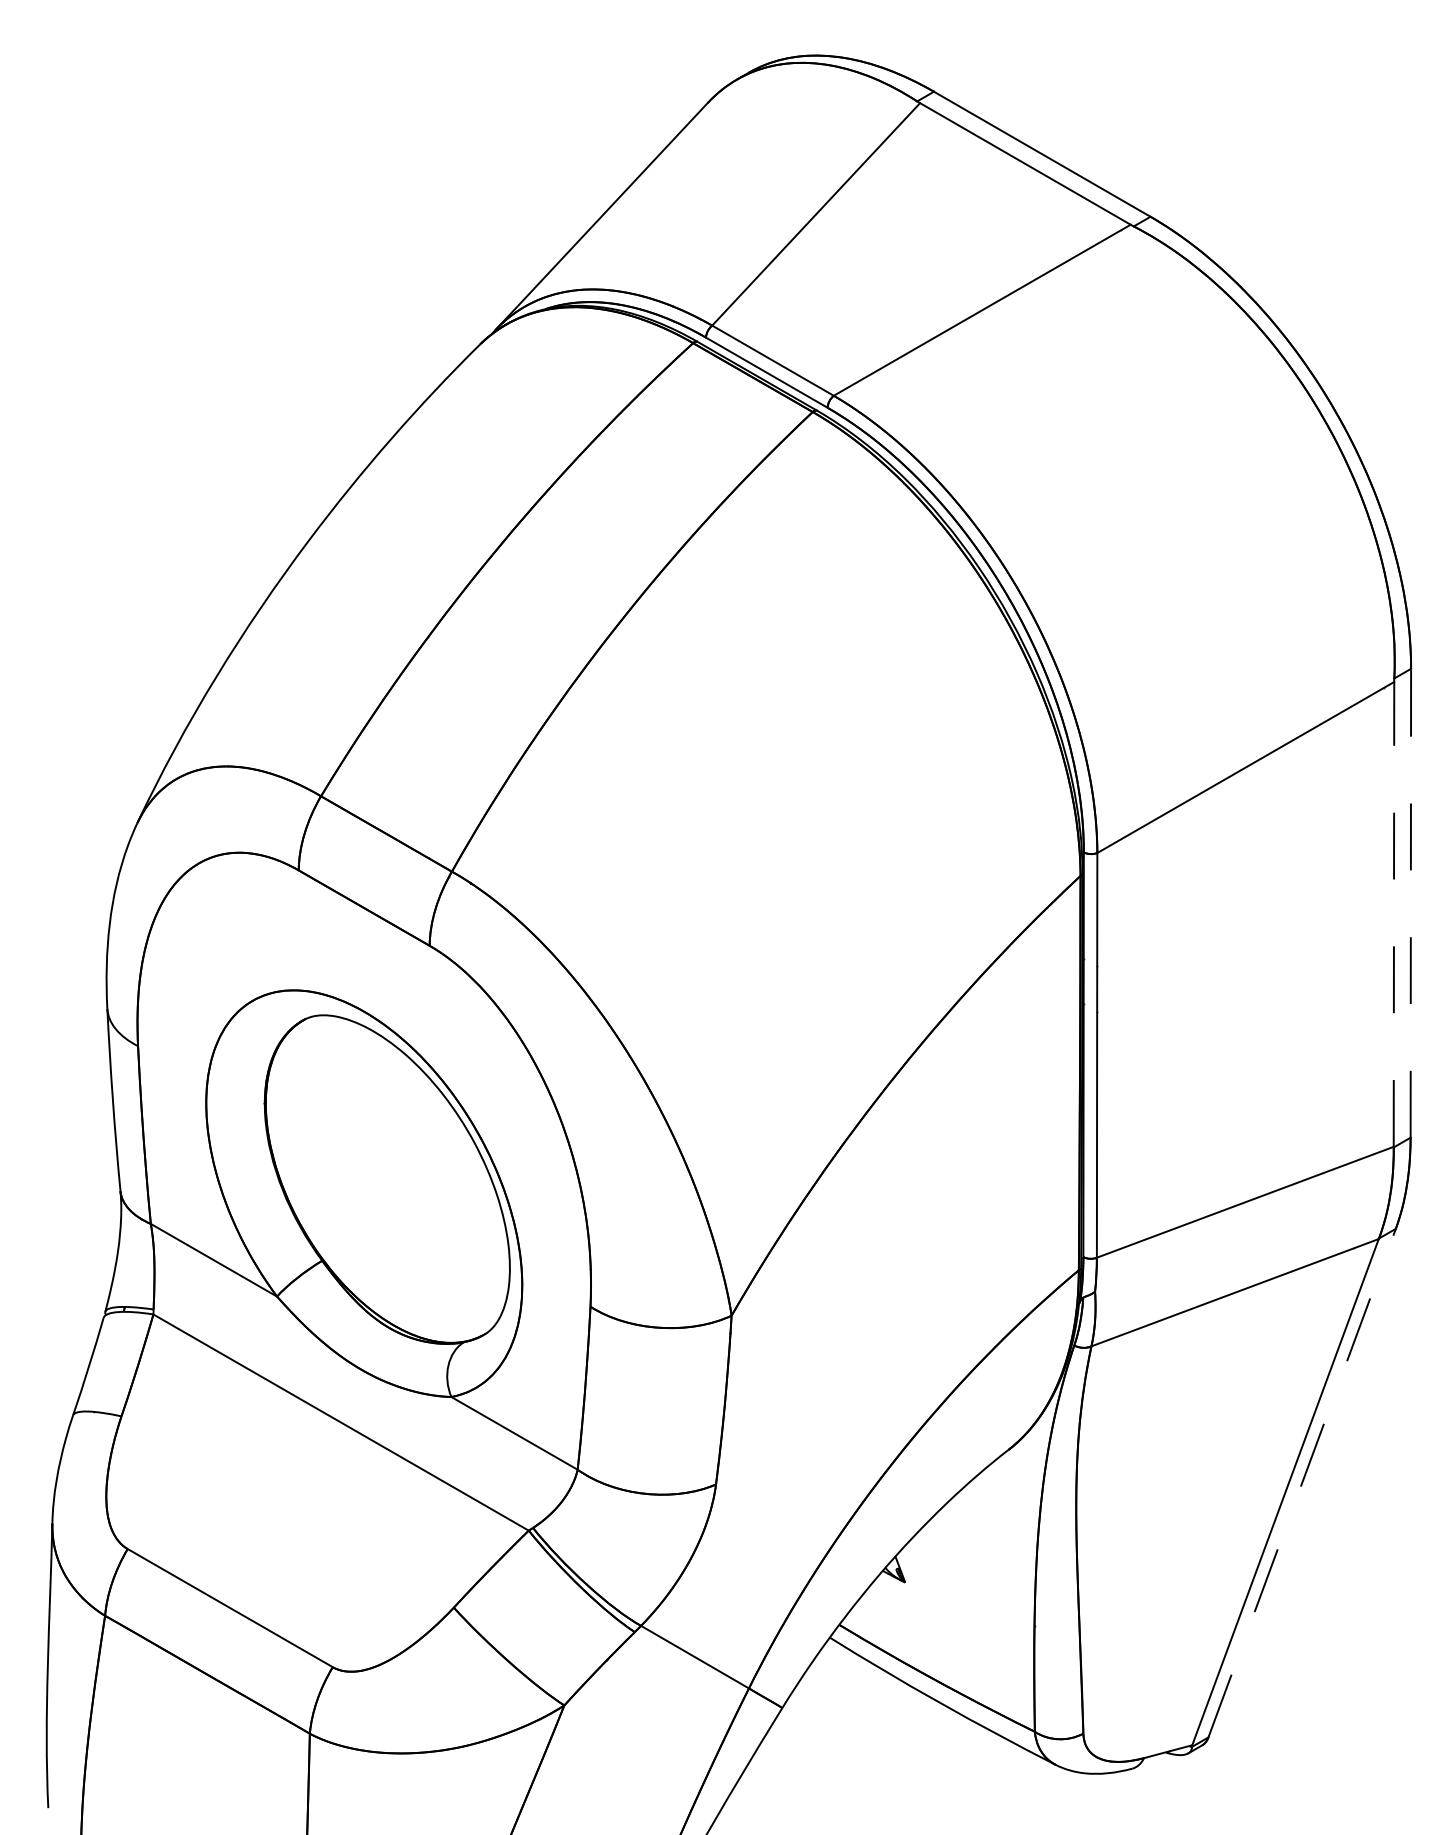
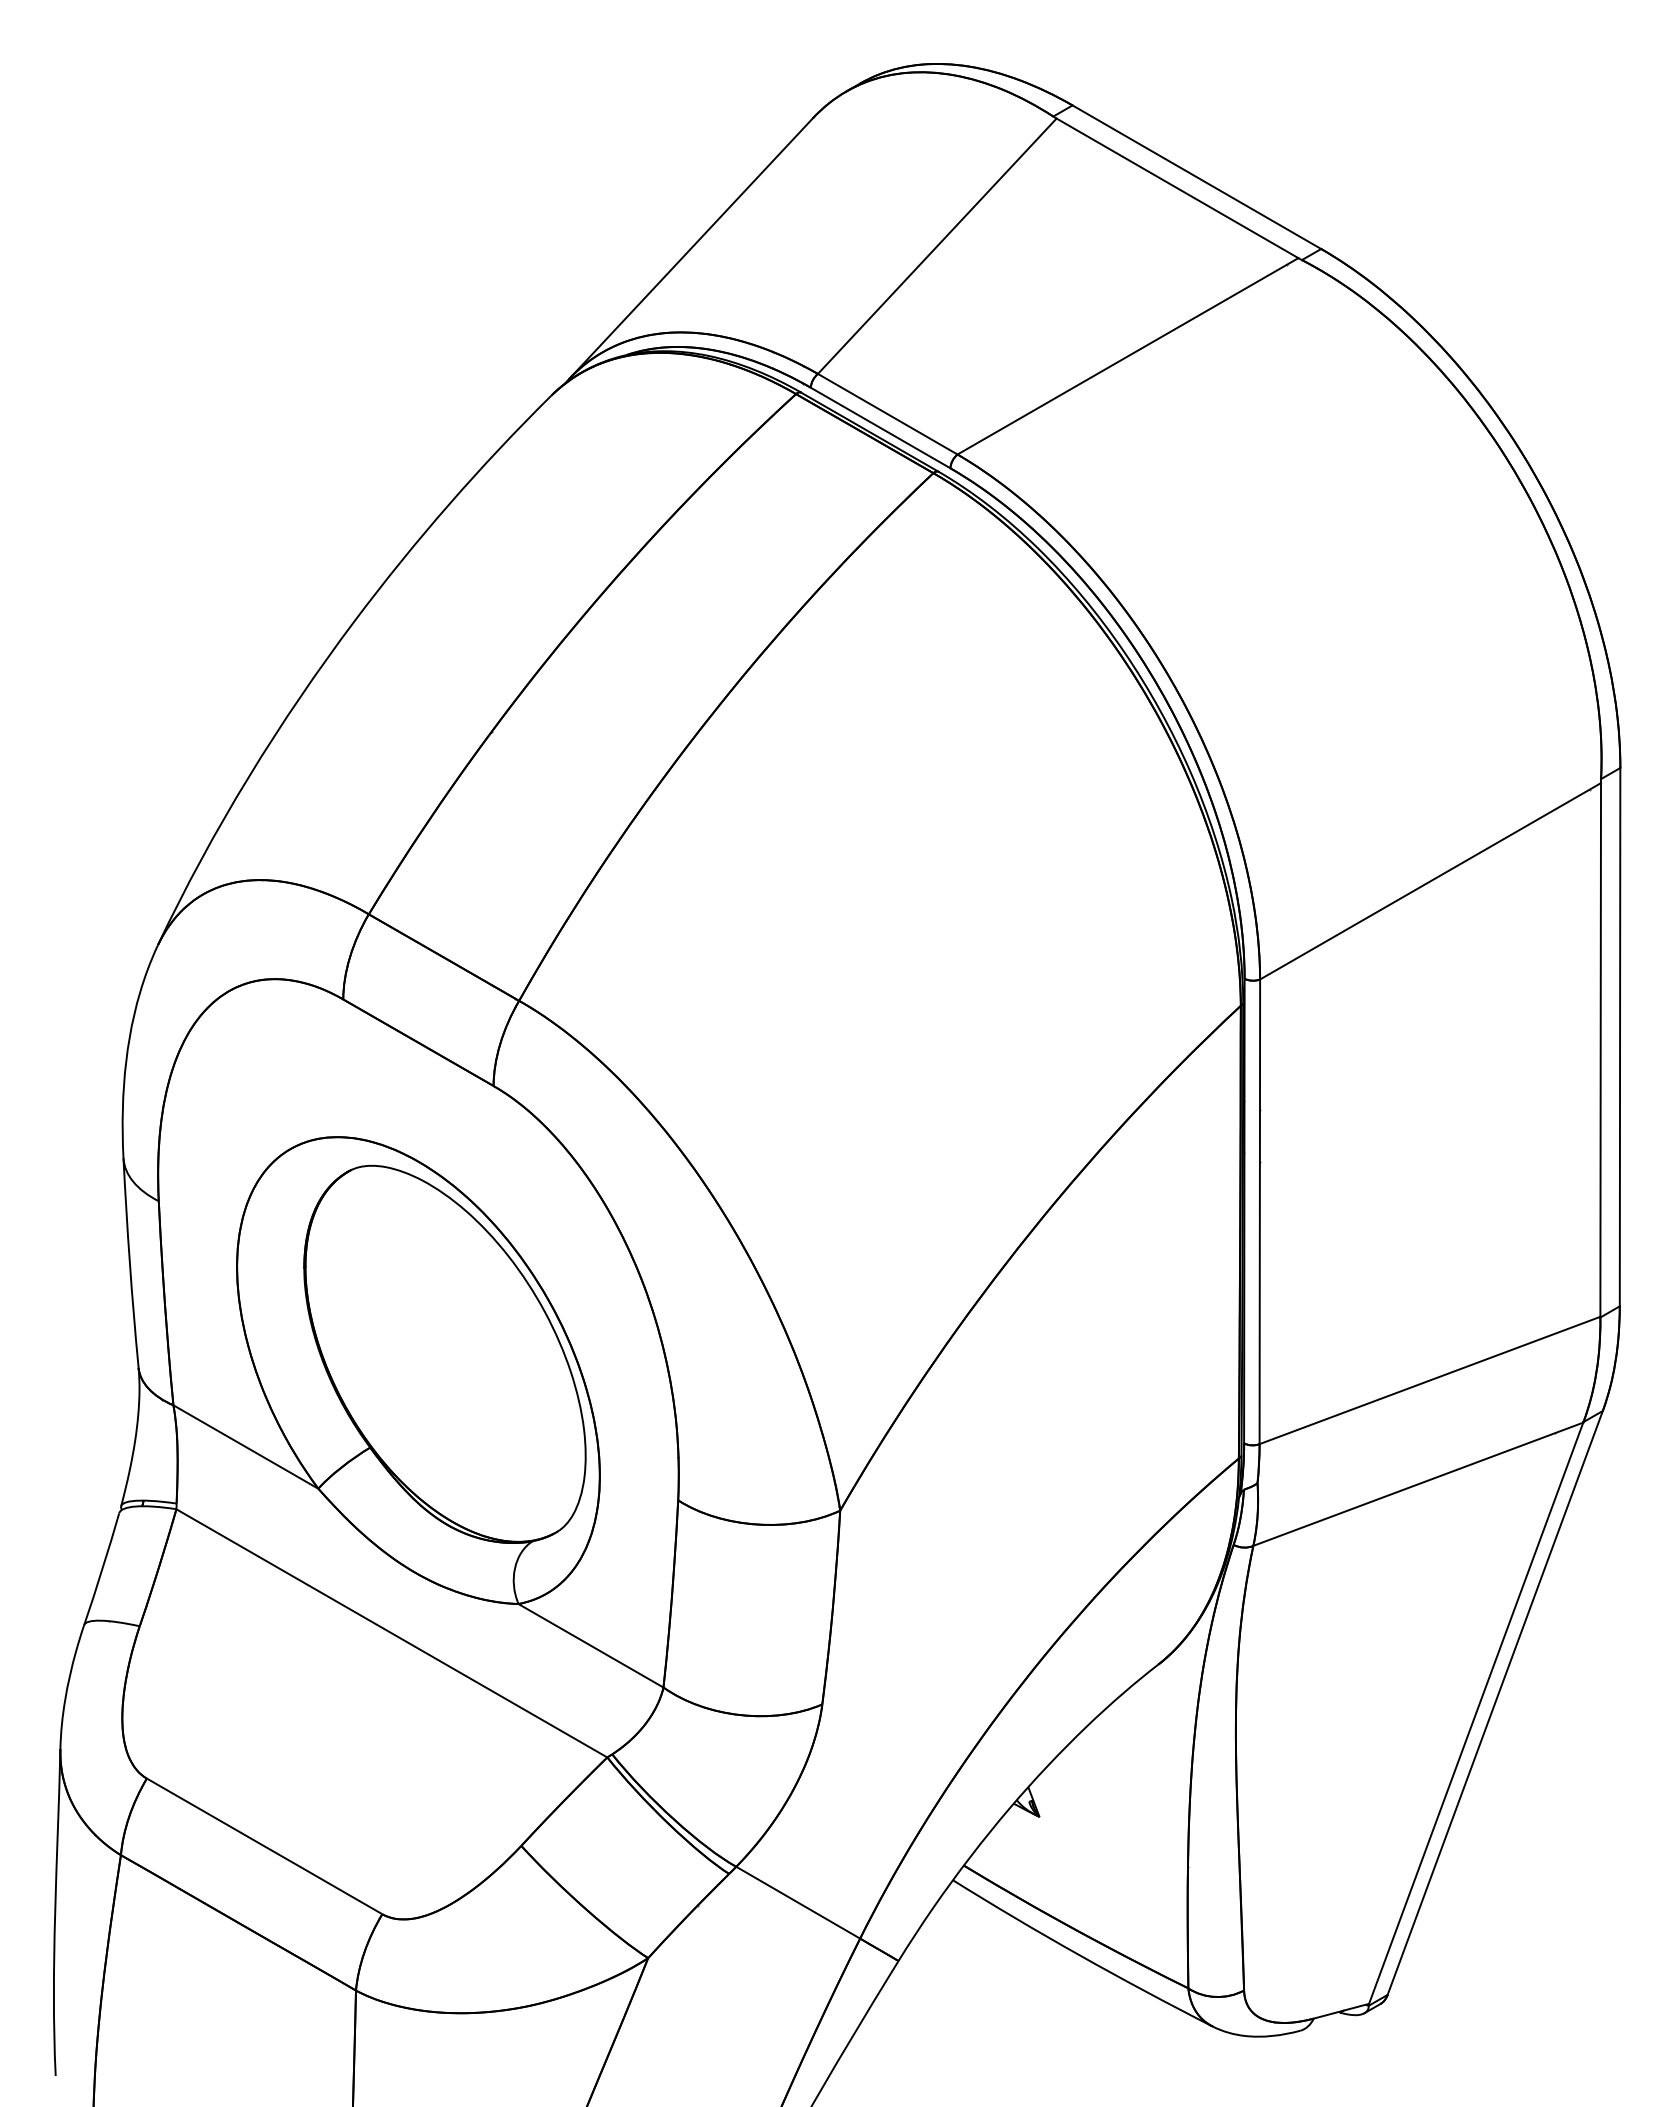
line: (1410, 902) -> (1619, 1036), dashed -> solid
line: (1393, 913) -> (1600, 1048), dashed -> solid
line: (1302, 1482) -> (1495, 1702), dashed -> solid

